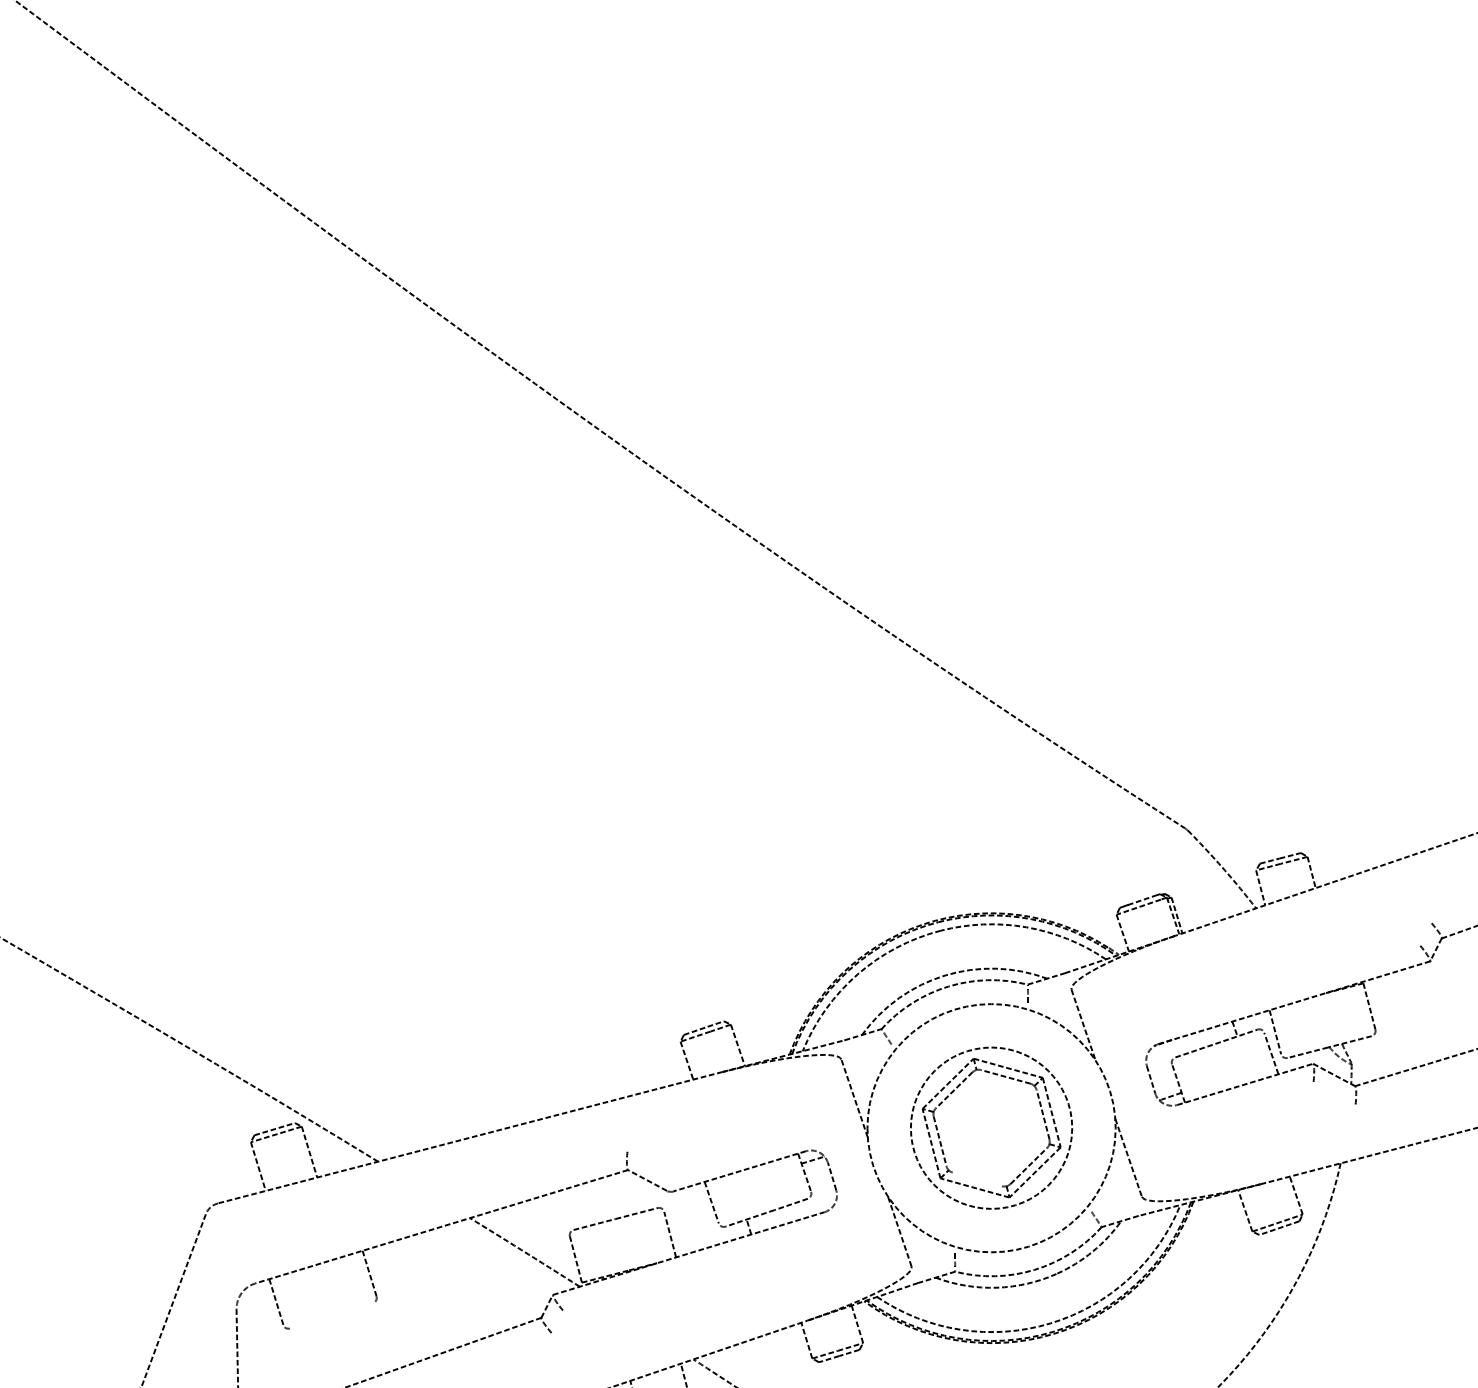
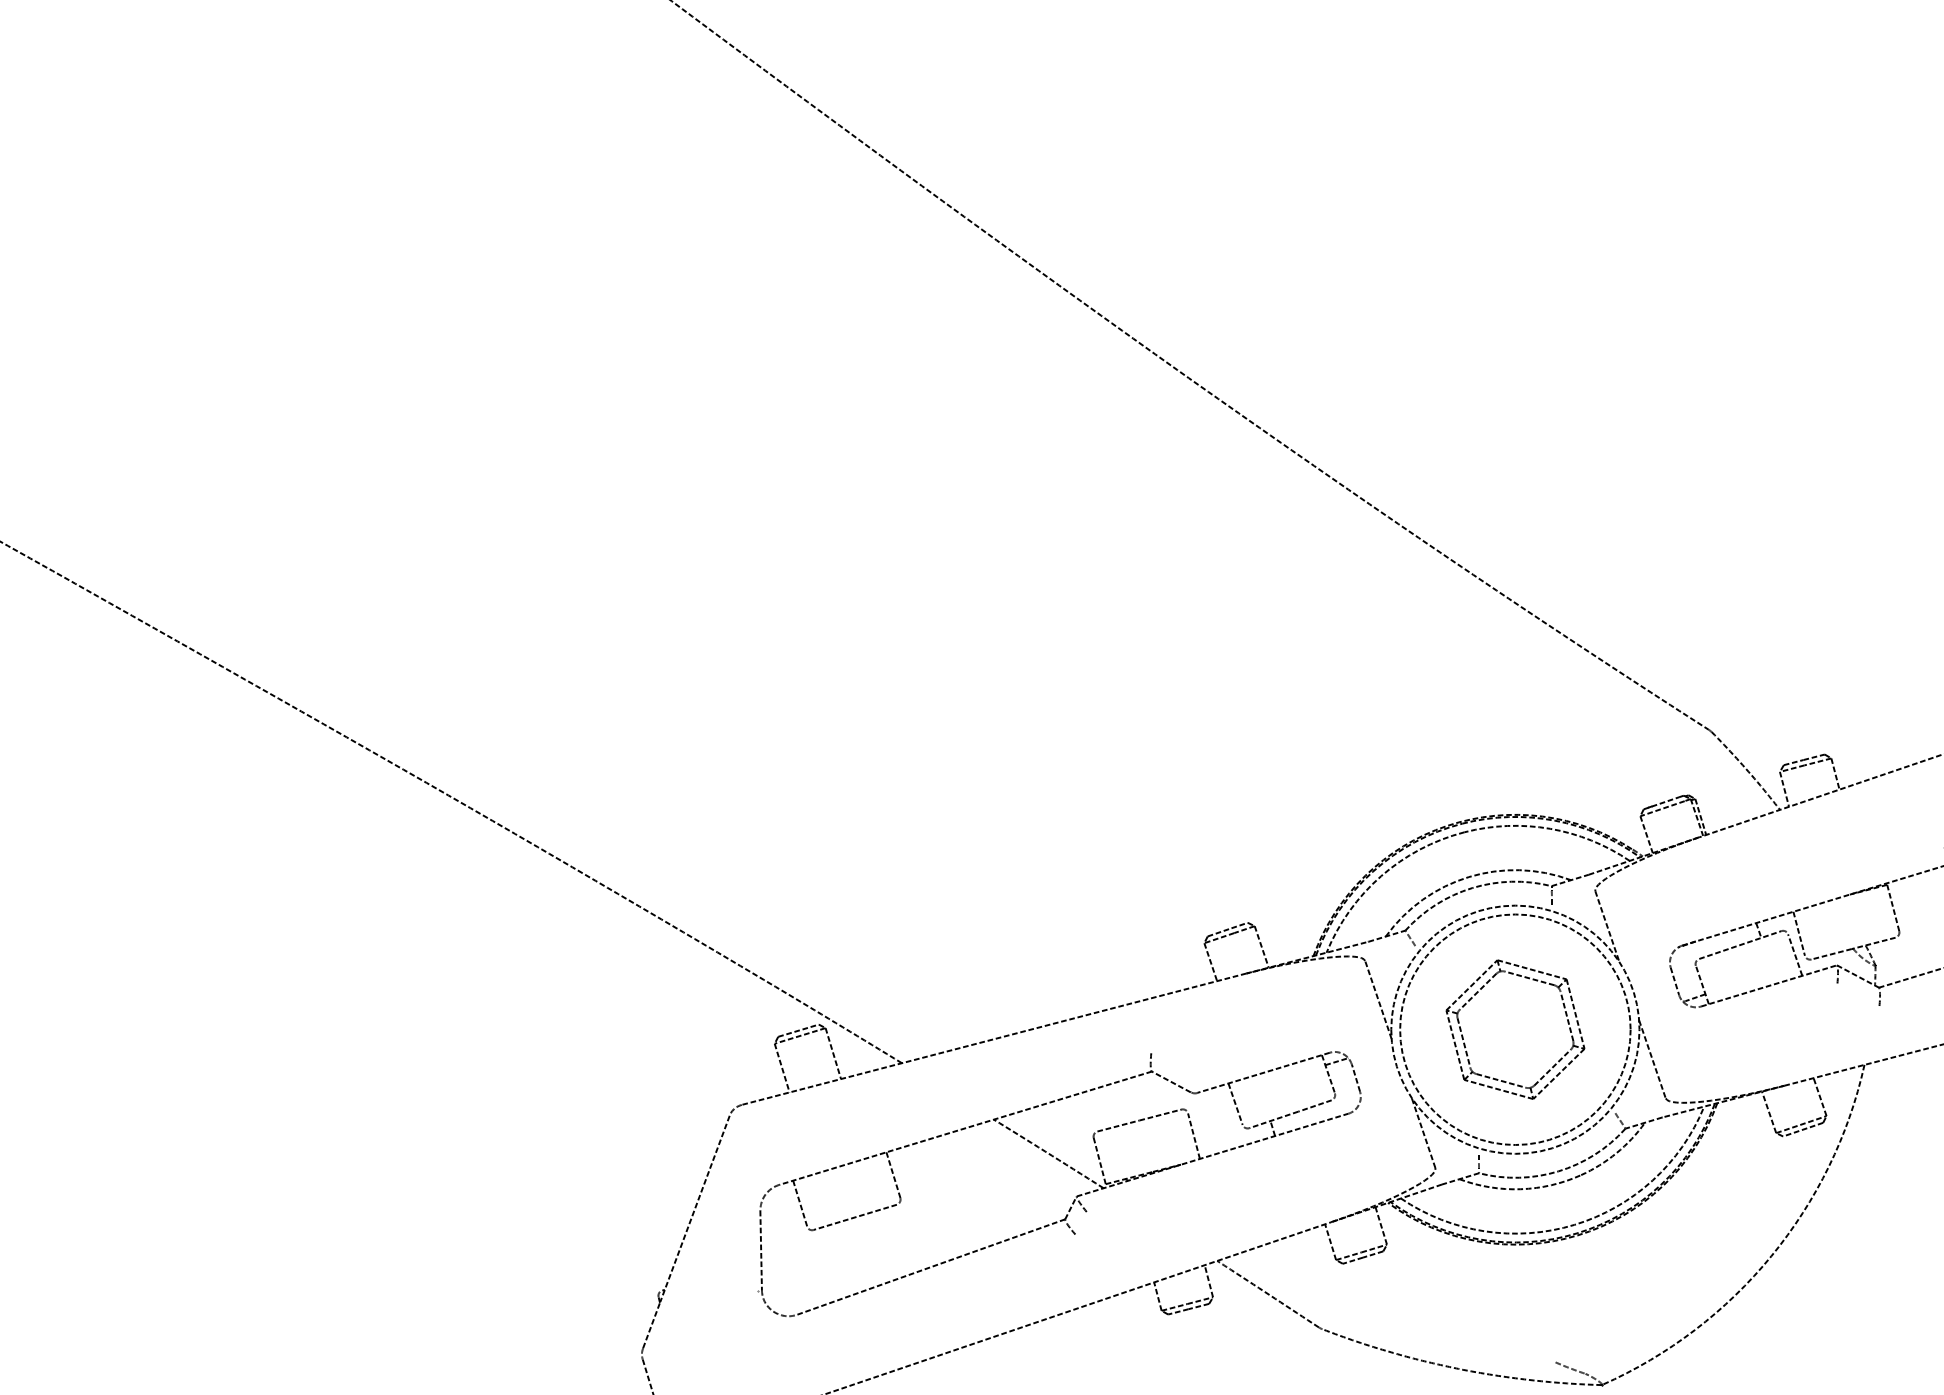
circle: (991, 1127) -> (1515, 1029), size x1.43
line: (976, 1178) -> (1500, 1080), added
line: (330, 1314) -> (854, 1216), added

